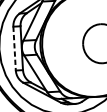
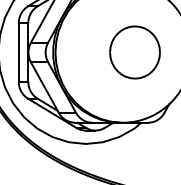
line: (14, 49) -> (18, 53), dashed -> solid

